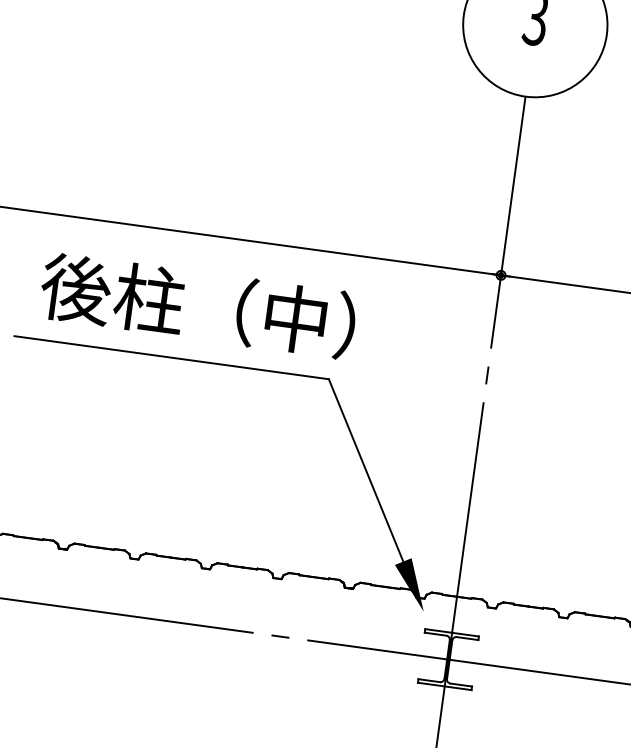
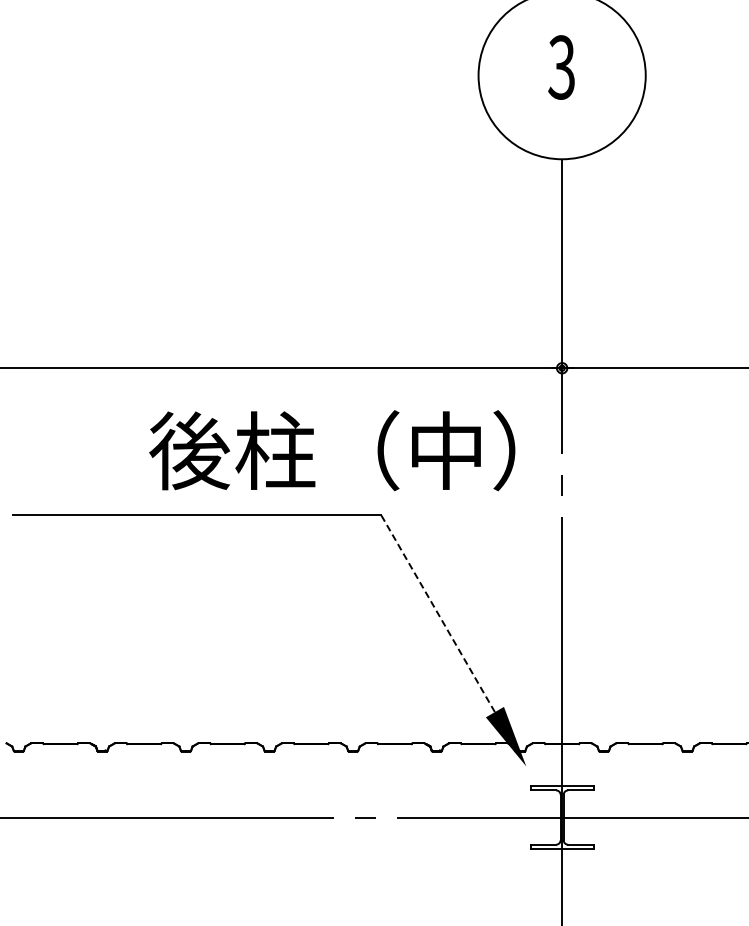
text: (198, 305) -> (332, 450), moved
line: (365, 469) -> (437, 612), solid -> dashed

